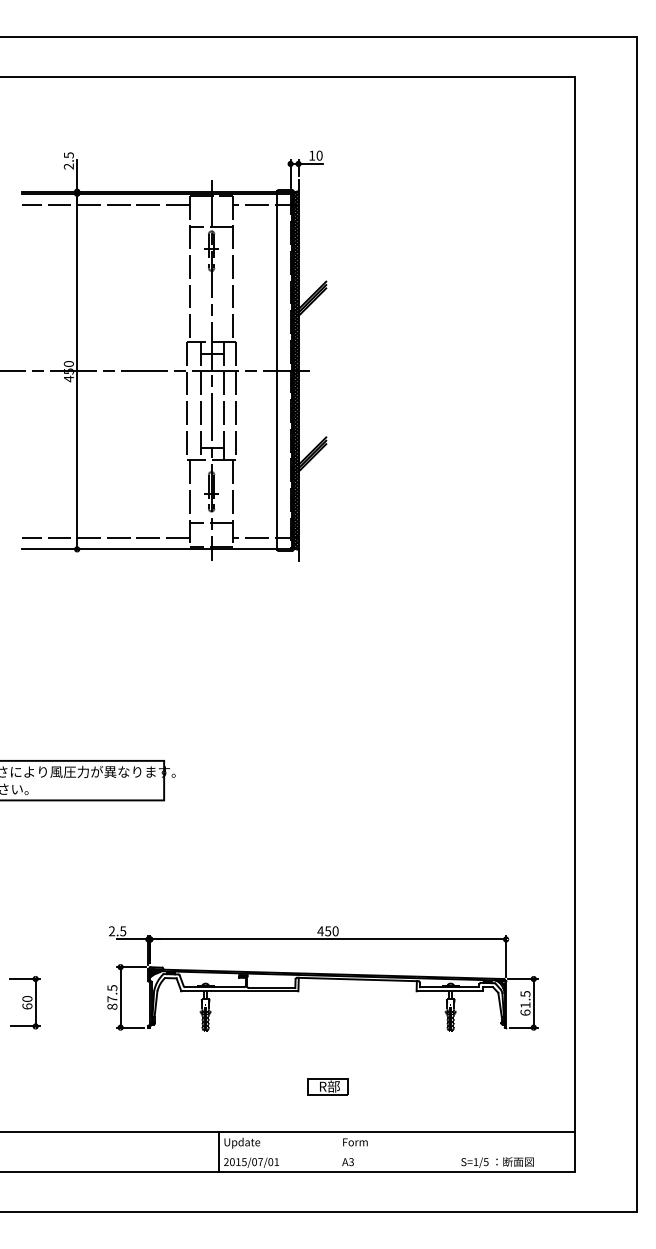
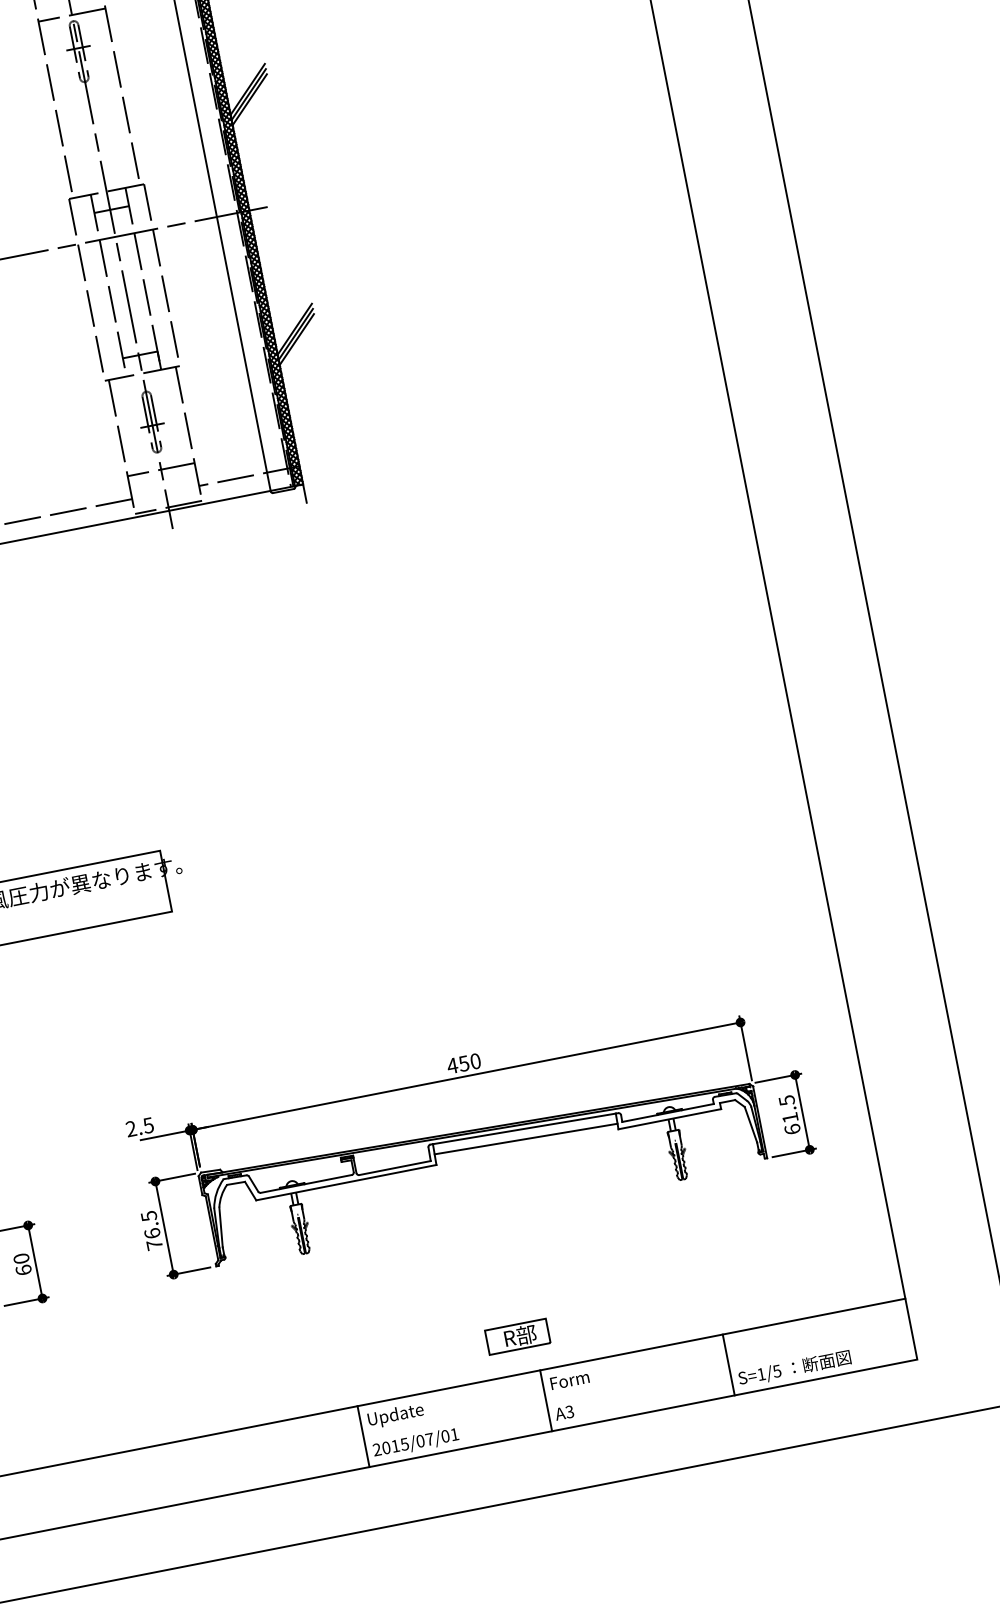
line: (357, 985) -> (525, 1138), added
text: (112, 1002) -> (153, 1238), 87.5 -> 76.5
part: (327, 1086) -> (516, 1336), moved
line: (338, 1151) -> (546, 1399), added
line: (456, 1151) -> (728, 1363), added

